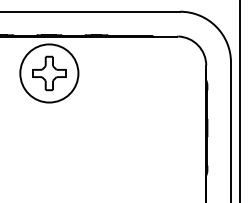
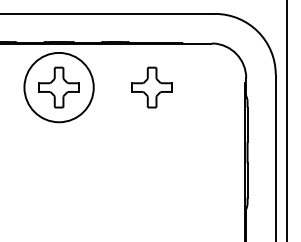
part: (127, 73) -> (152, 87), added

